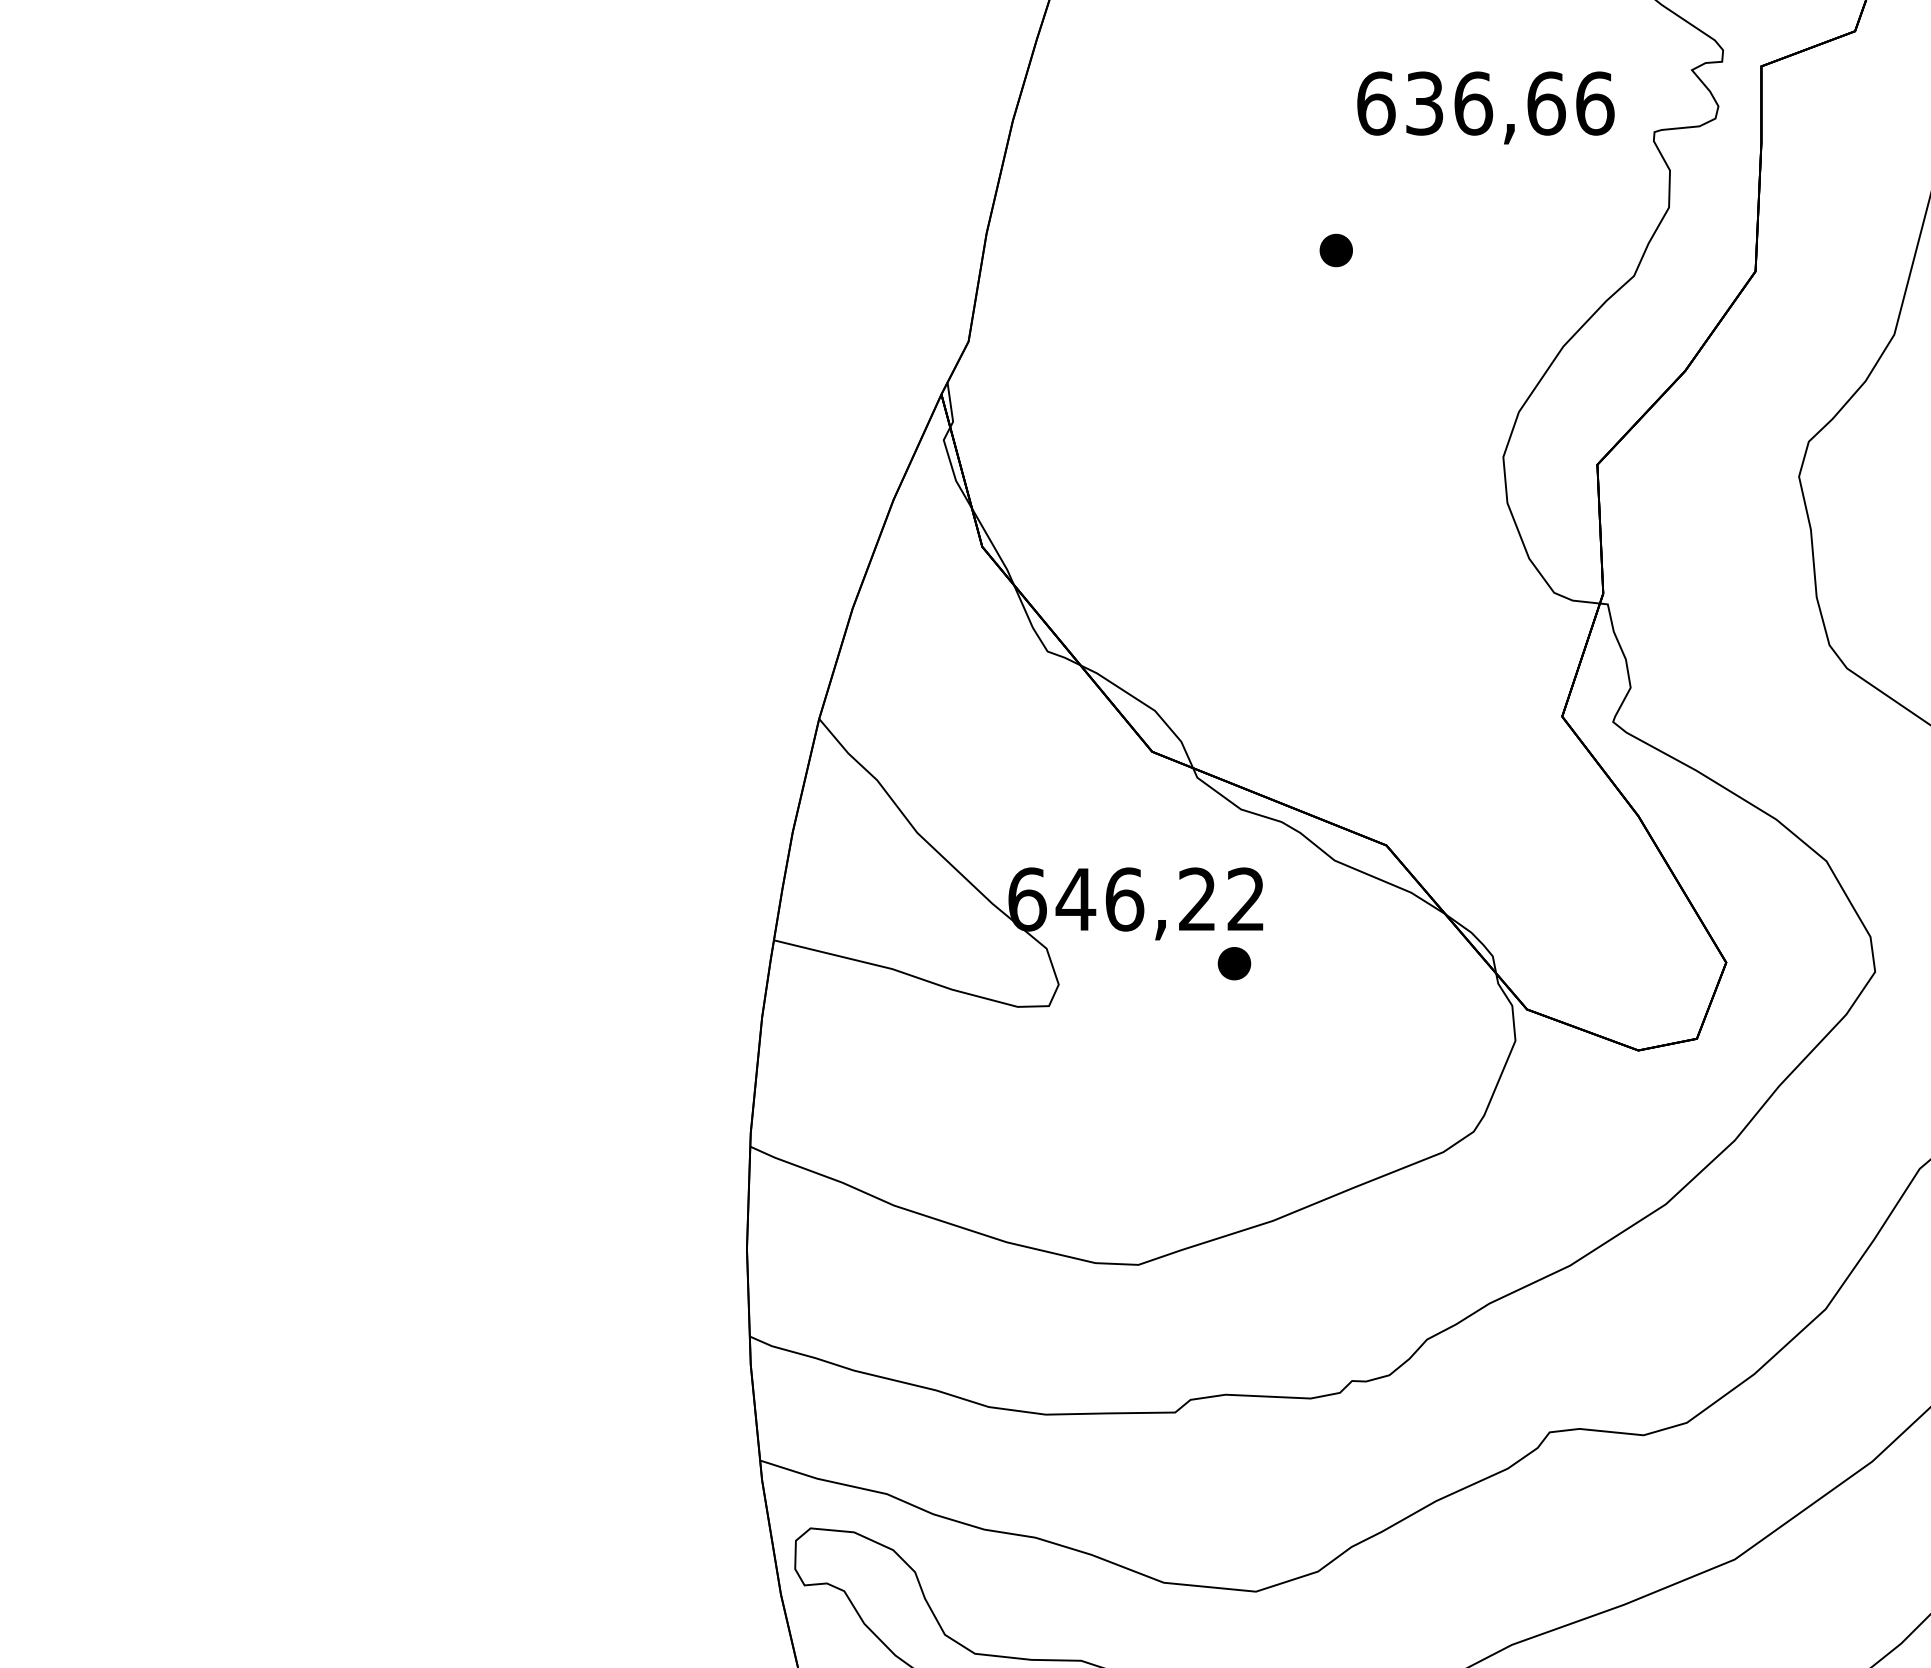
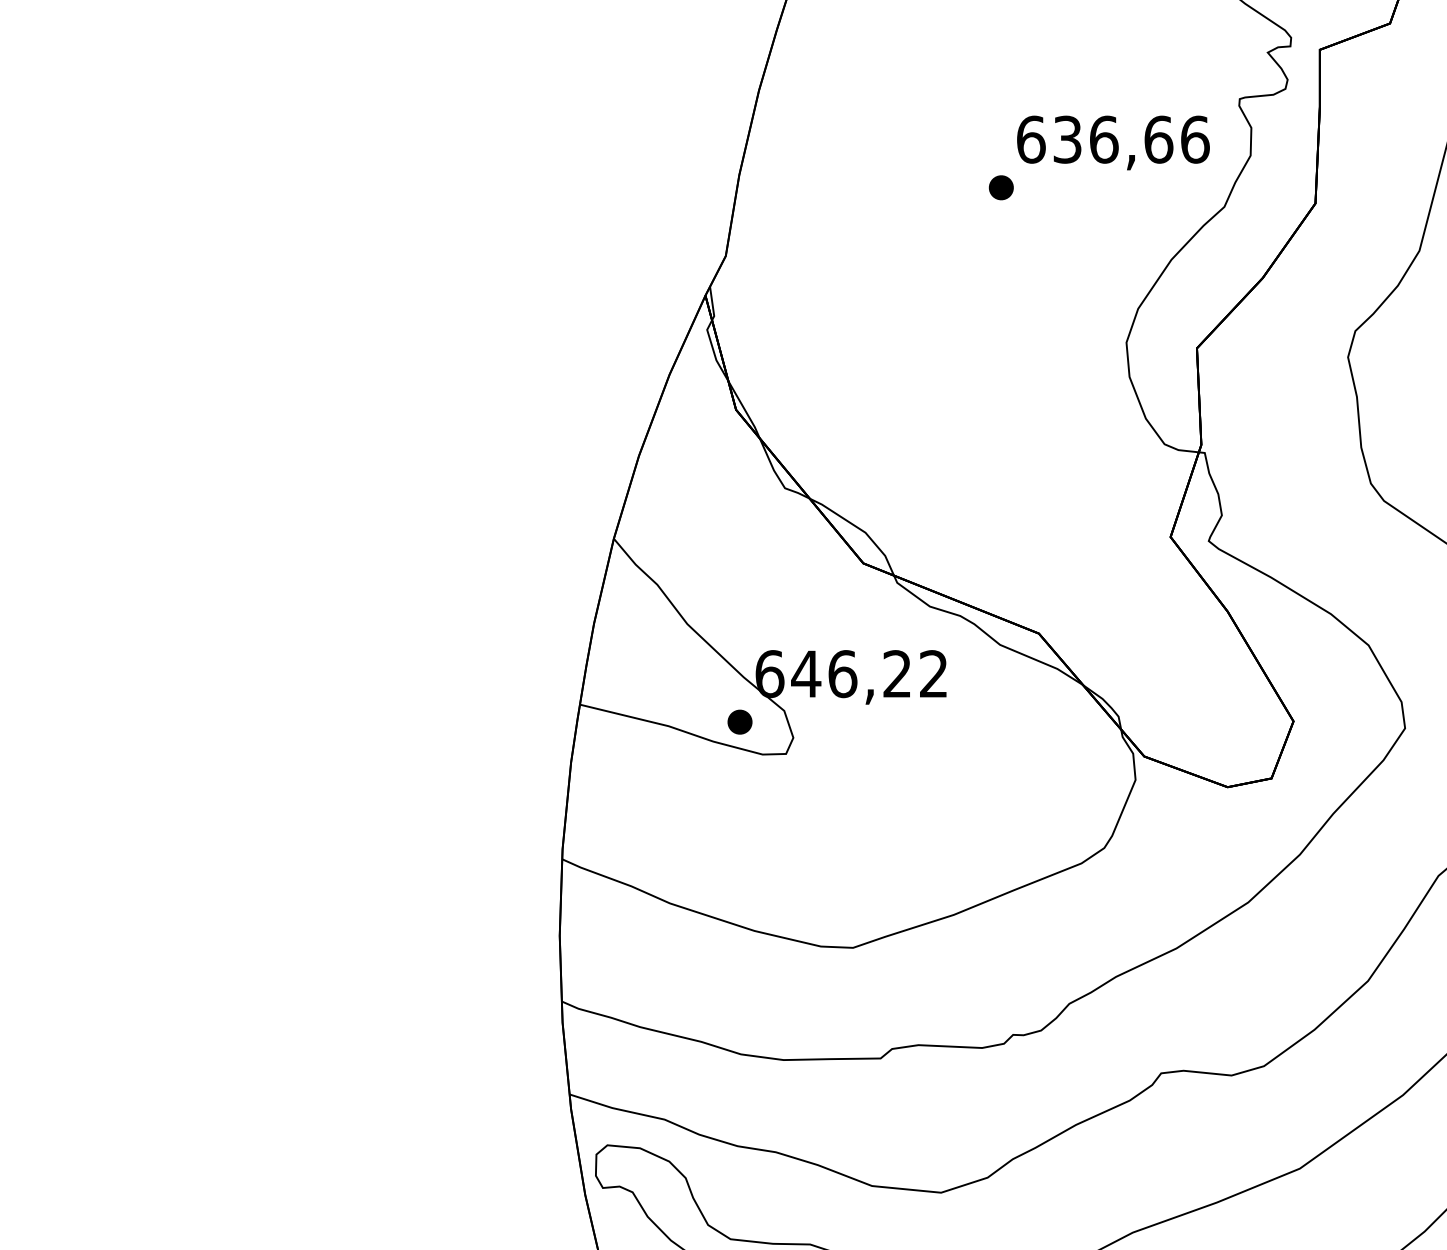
text: (1485, 107) -> (1113, 142), moved
part: (1233, 962) -> (739, 721), moved

